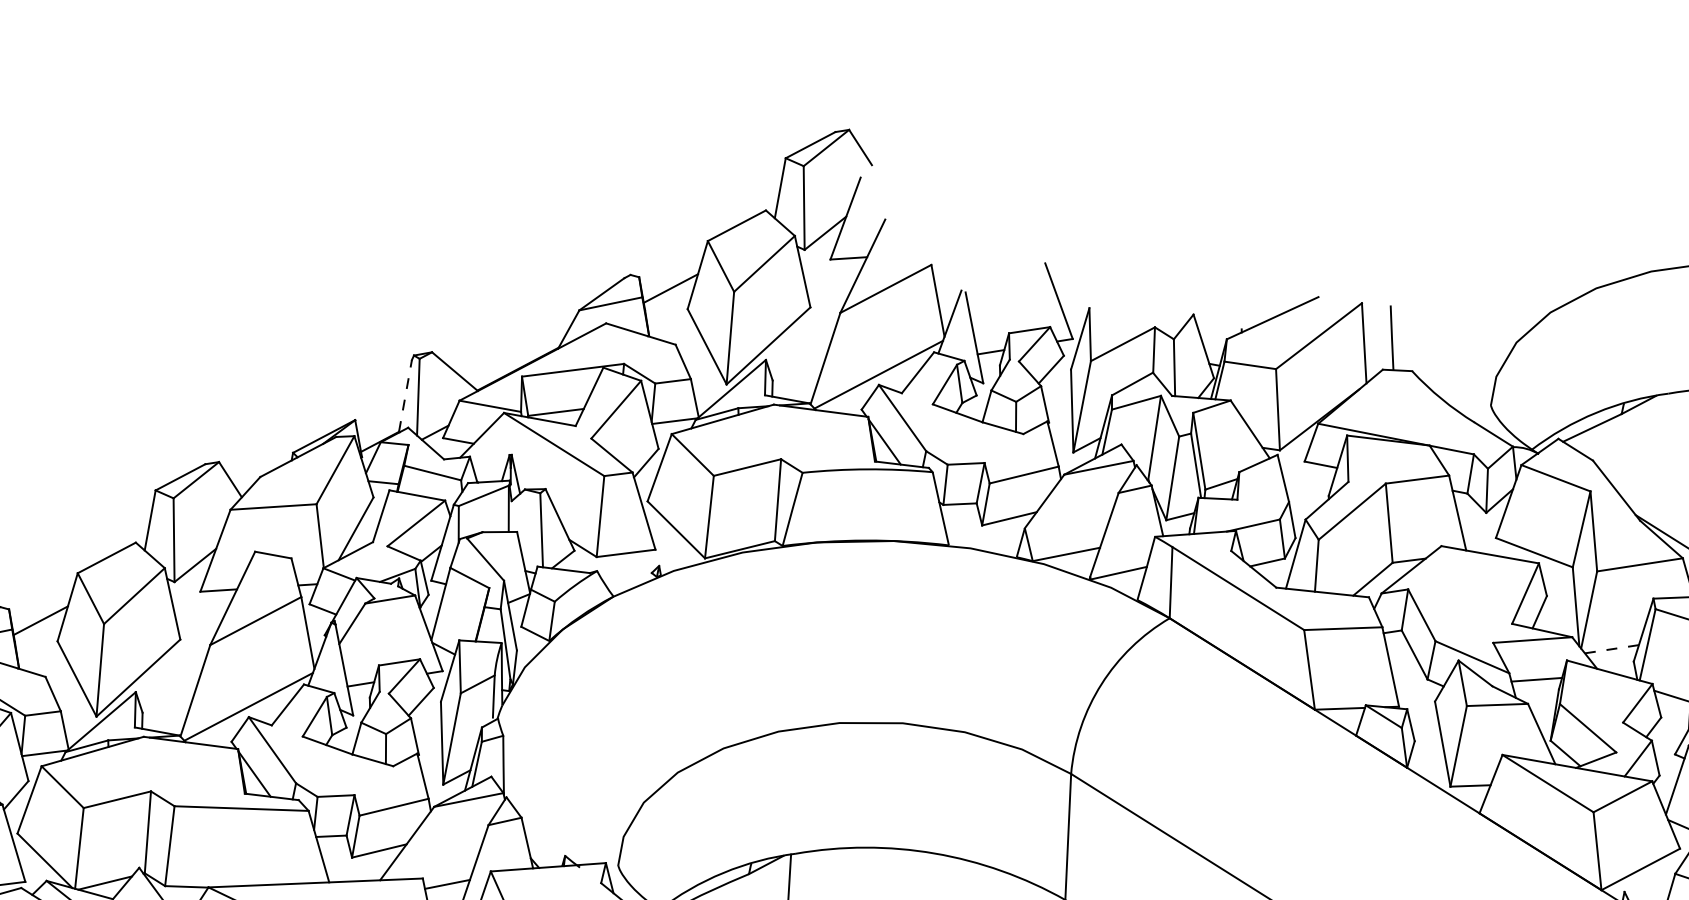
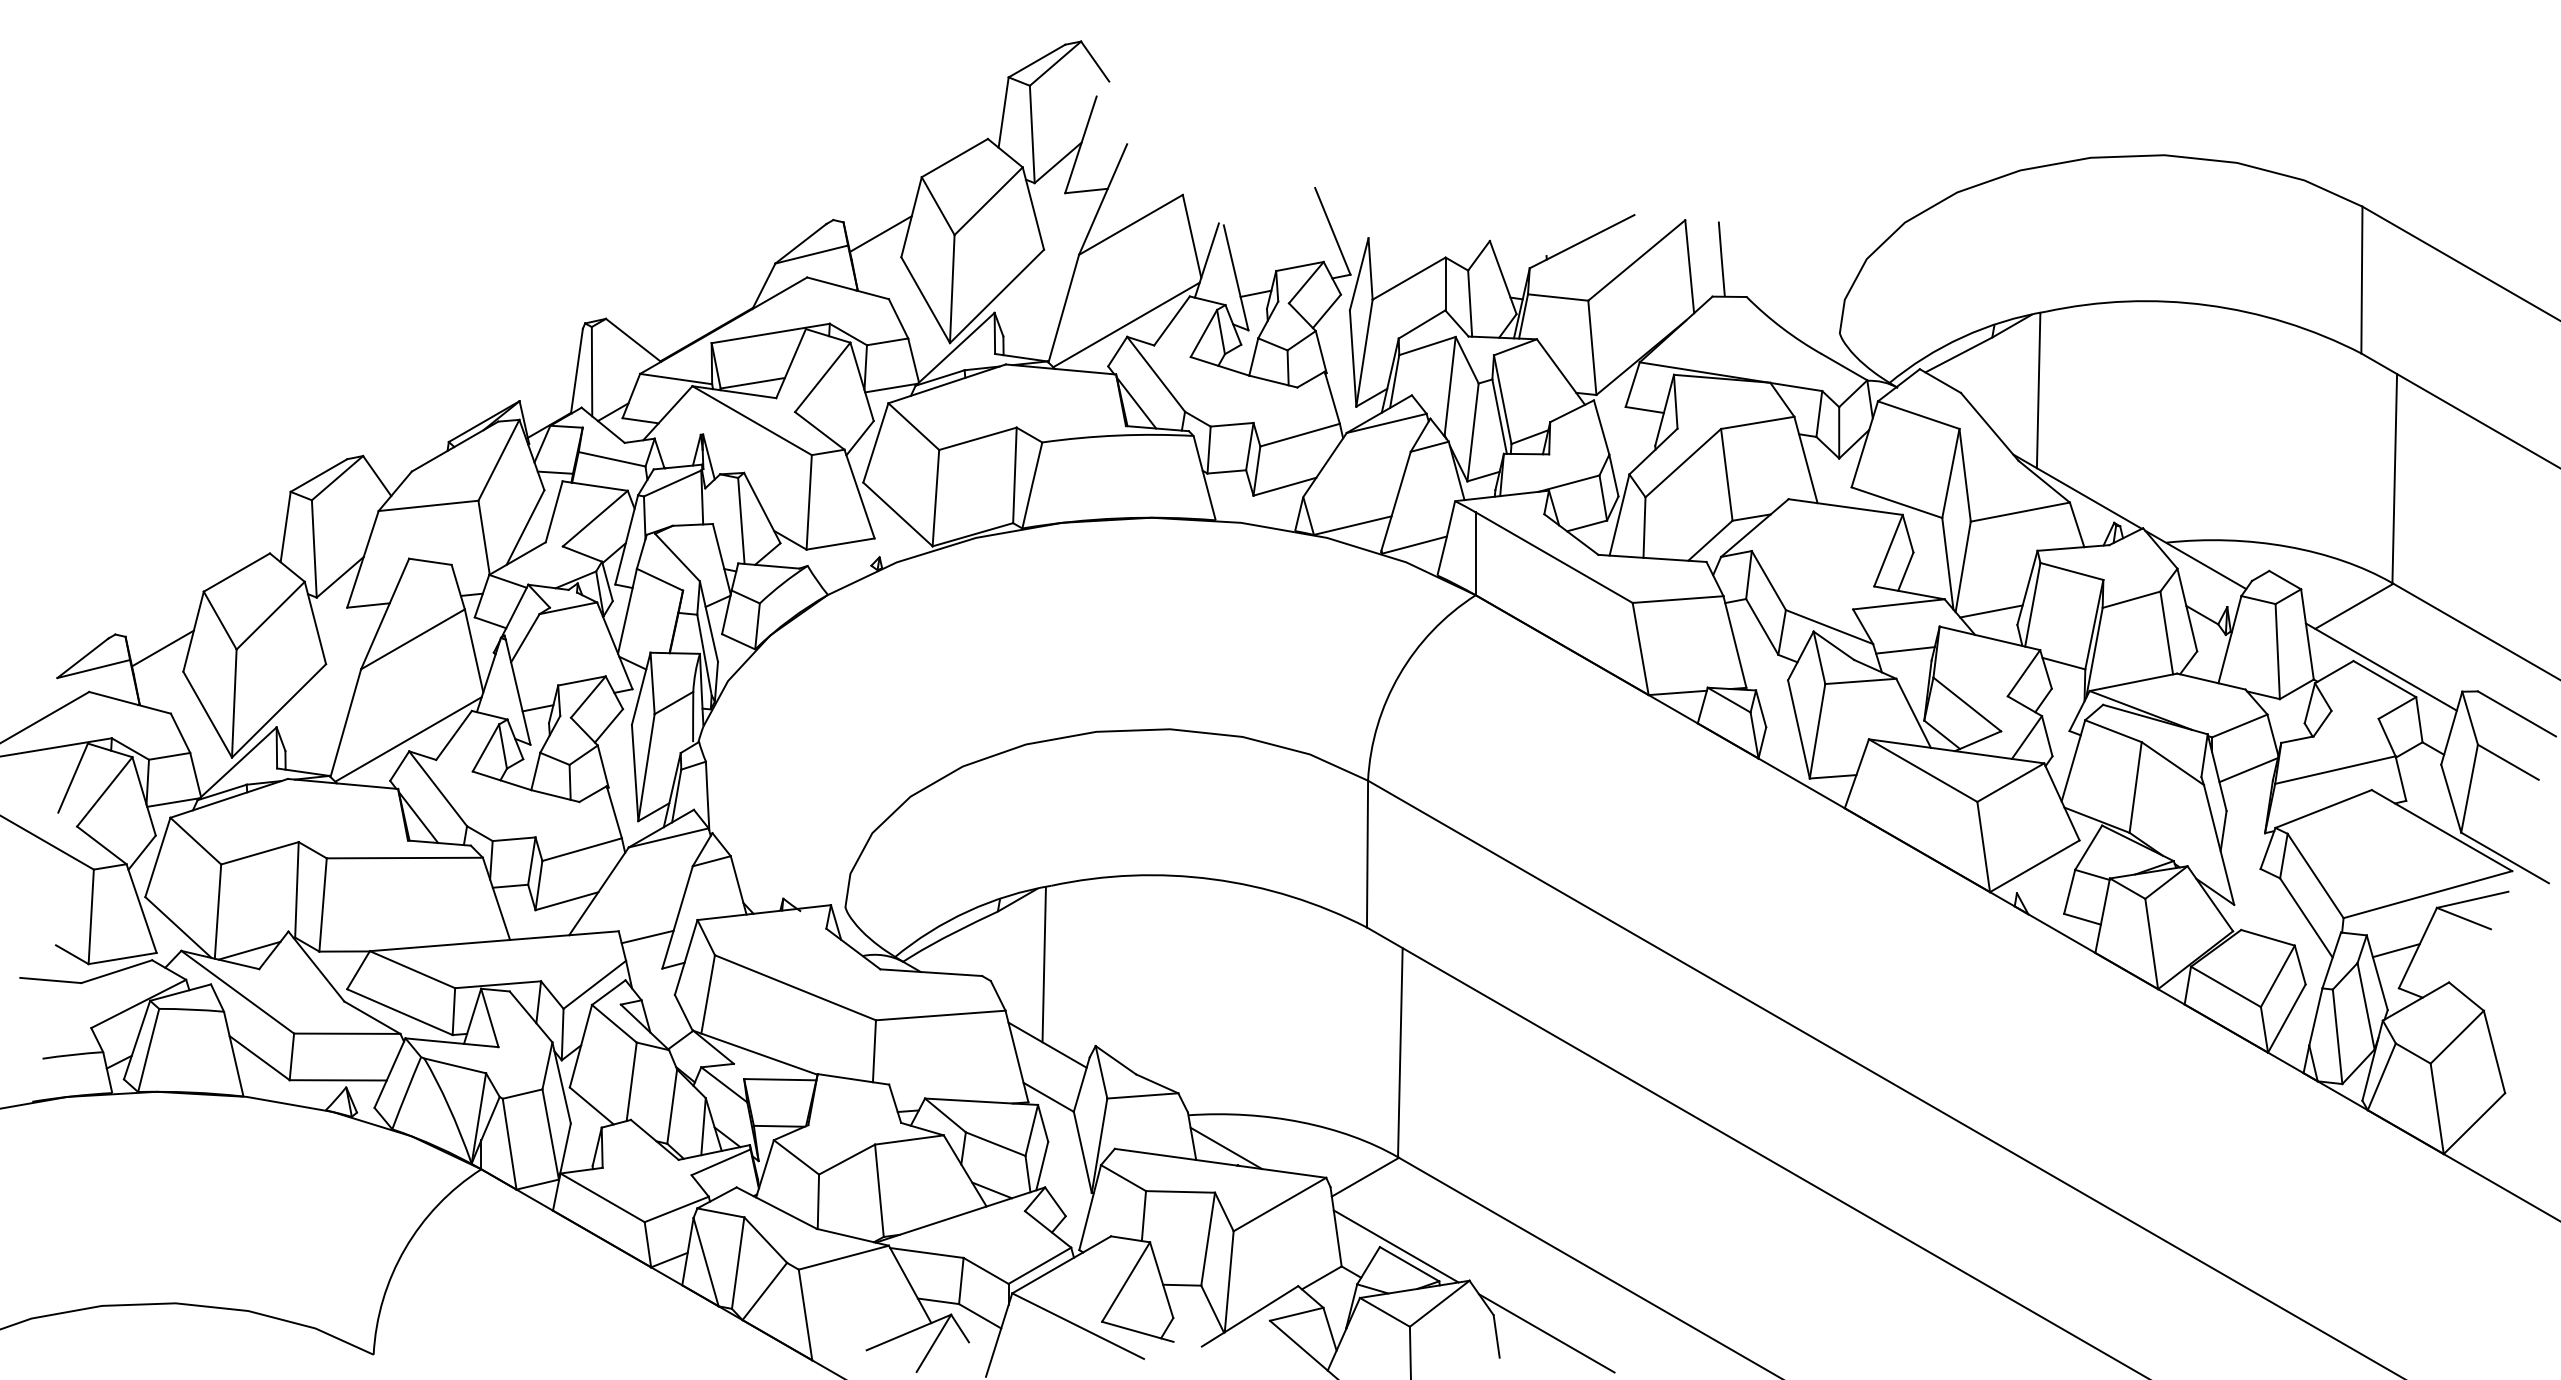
line: (405, 395) -> (577, 370), dashed -> solid
line: (1659, 461) -> (2038, 390), added
line: (1611, 649) -> (1991, 611), dashed -> solid

